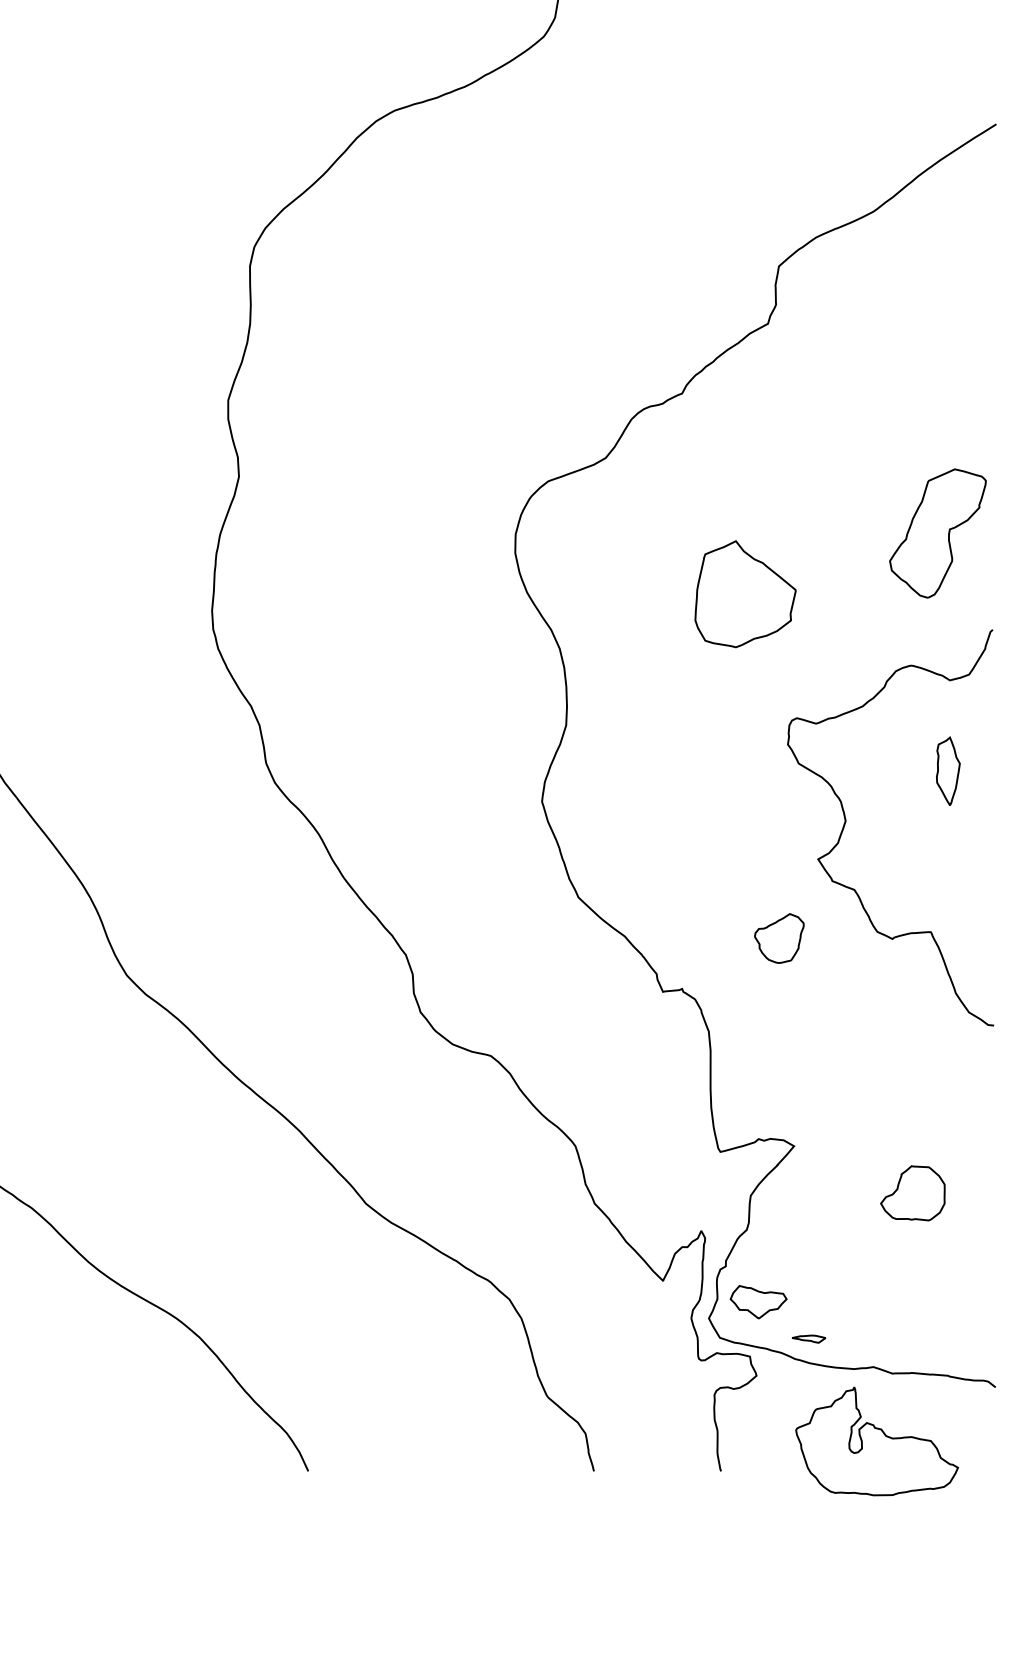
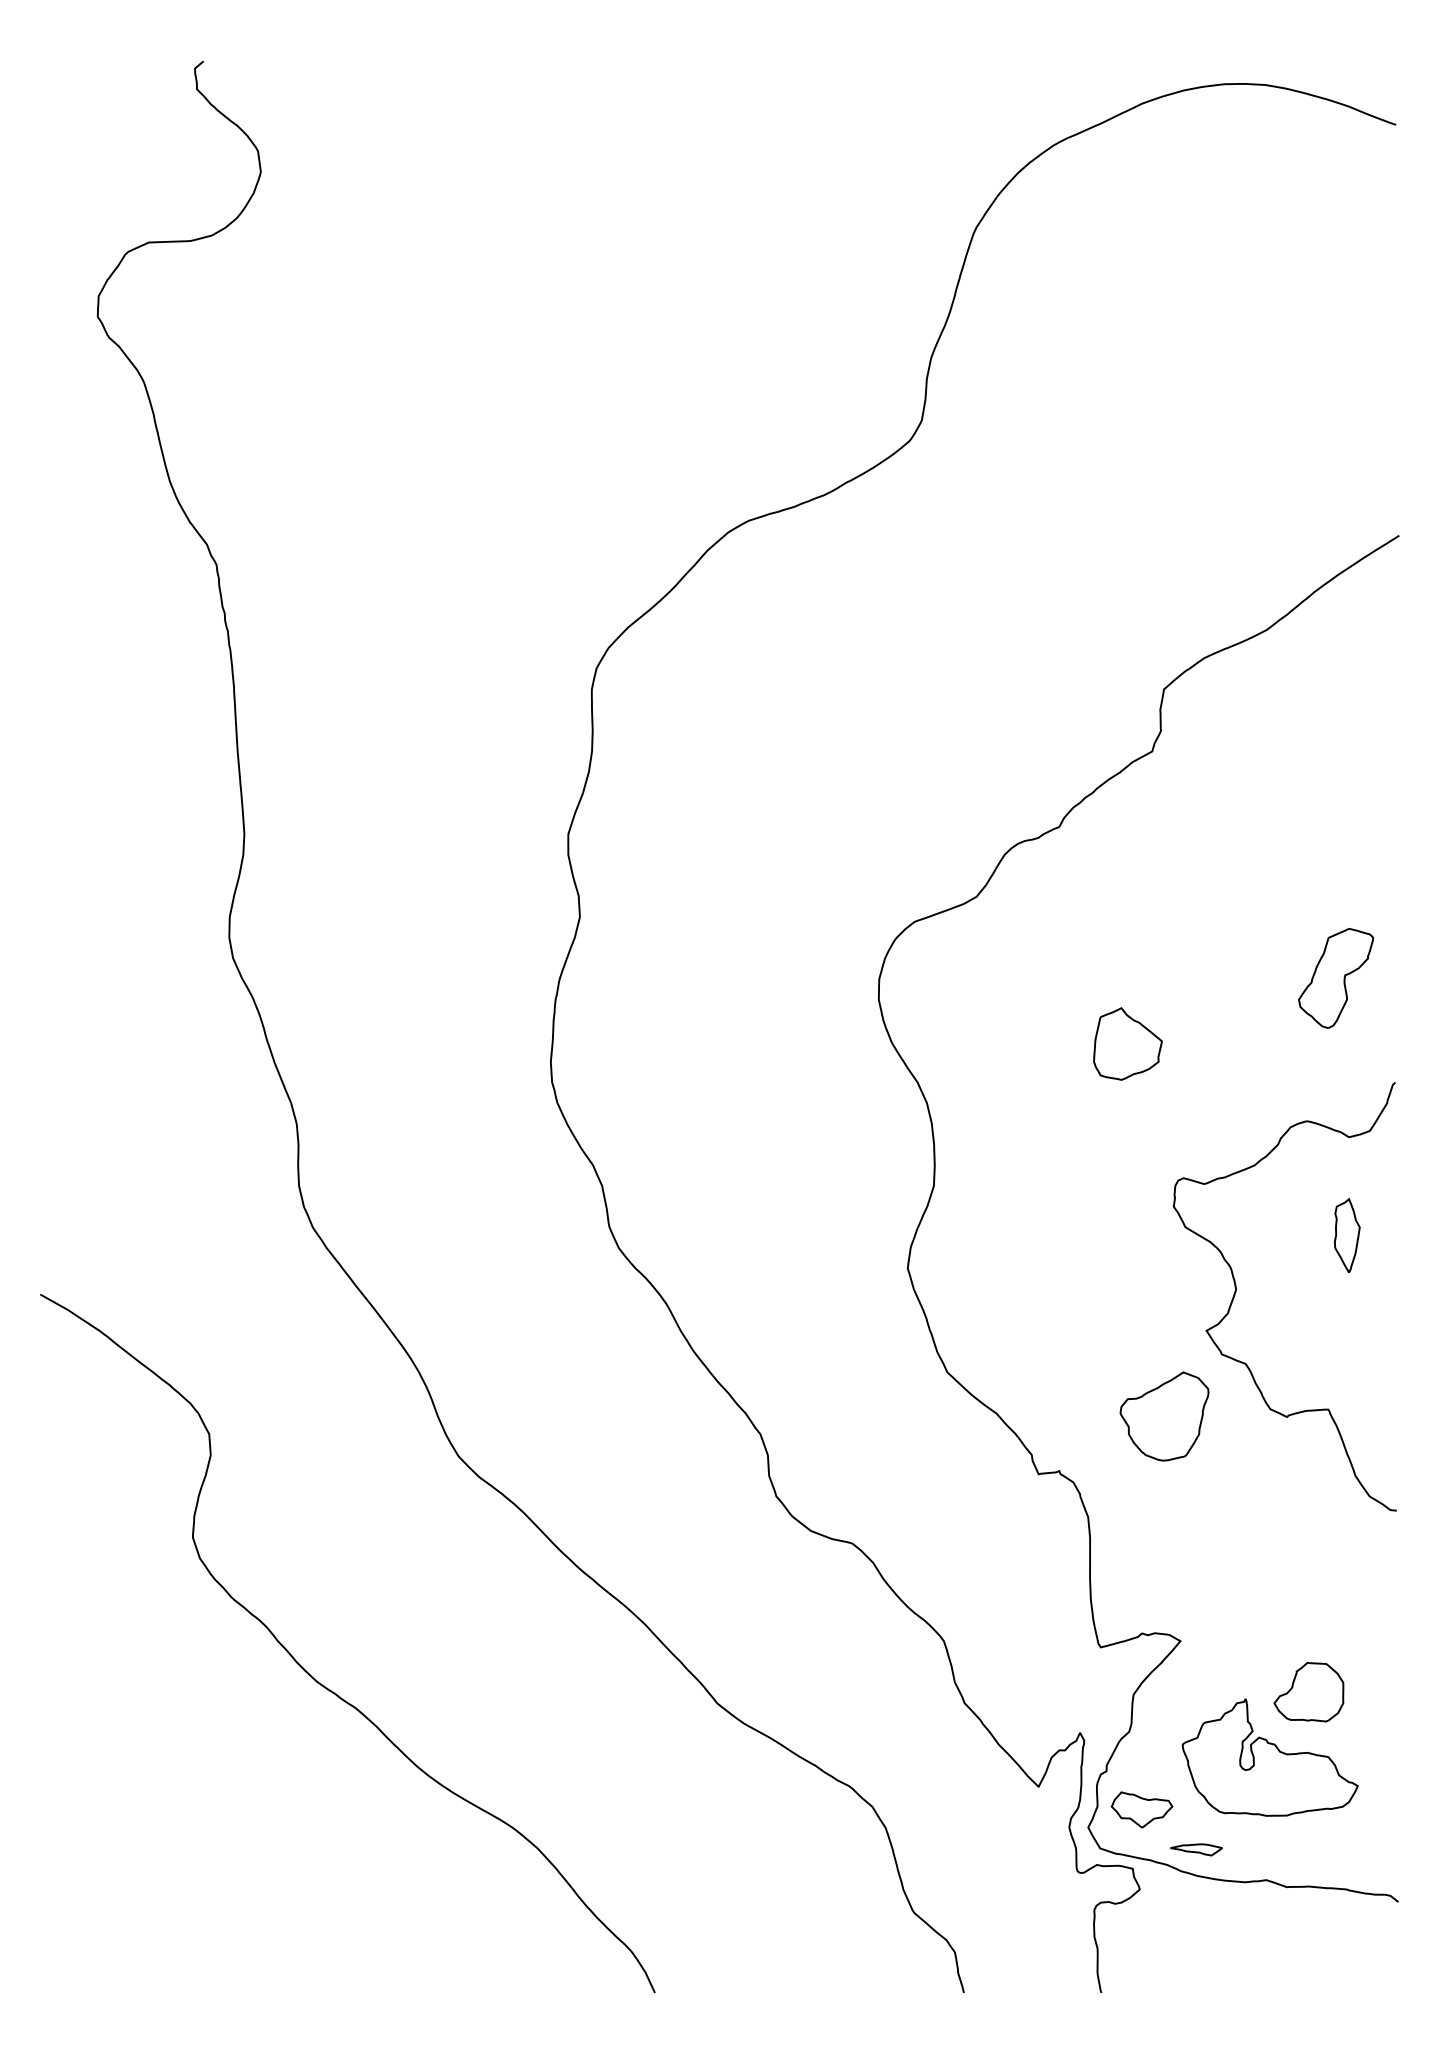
part: (937, 533) -> (1335, 978), size x0.71
part: (745, 593) -> (1127, 1043), size x0.62
part: (779, 938) -> (1164, 1416), size x1.67
part: (808, 1338) -> (1196, 1849), size x1.43
part: (876, 1441) -> (1269, 1757), moved

